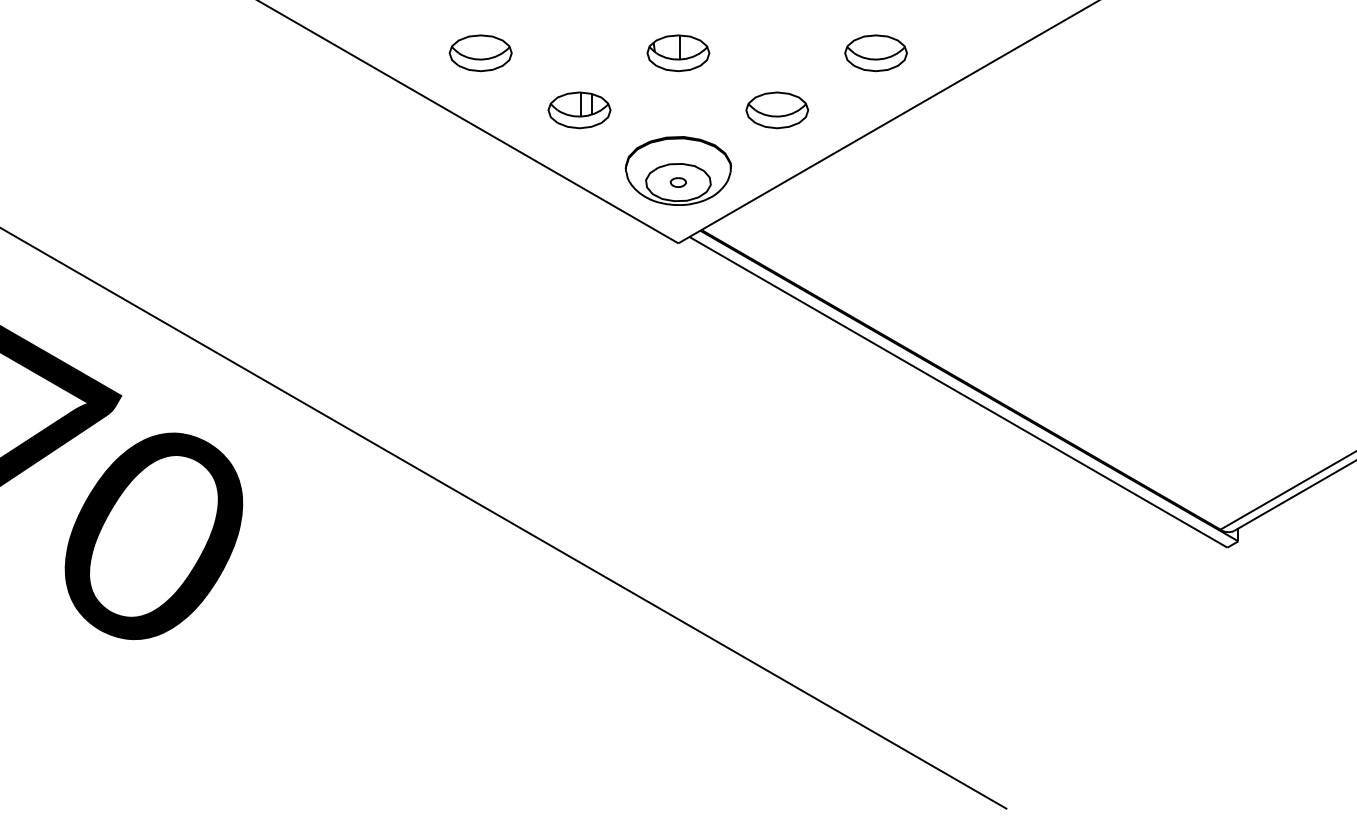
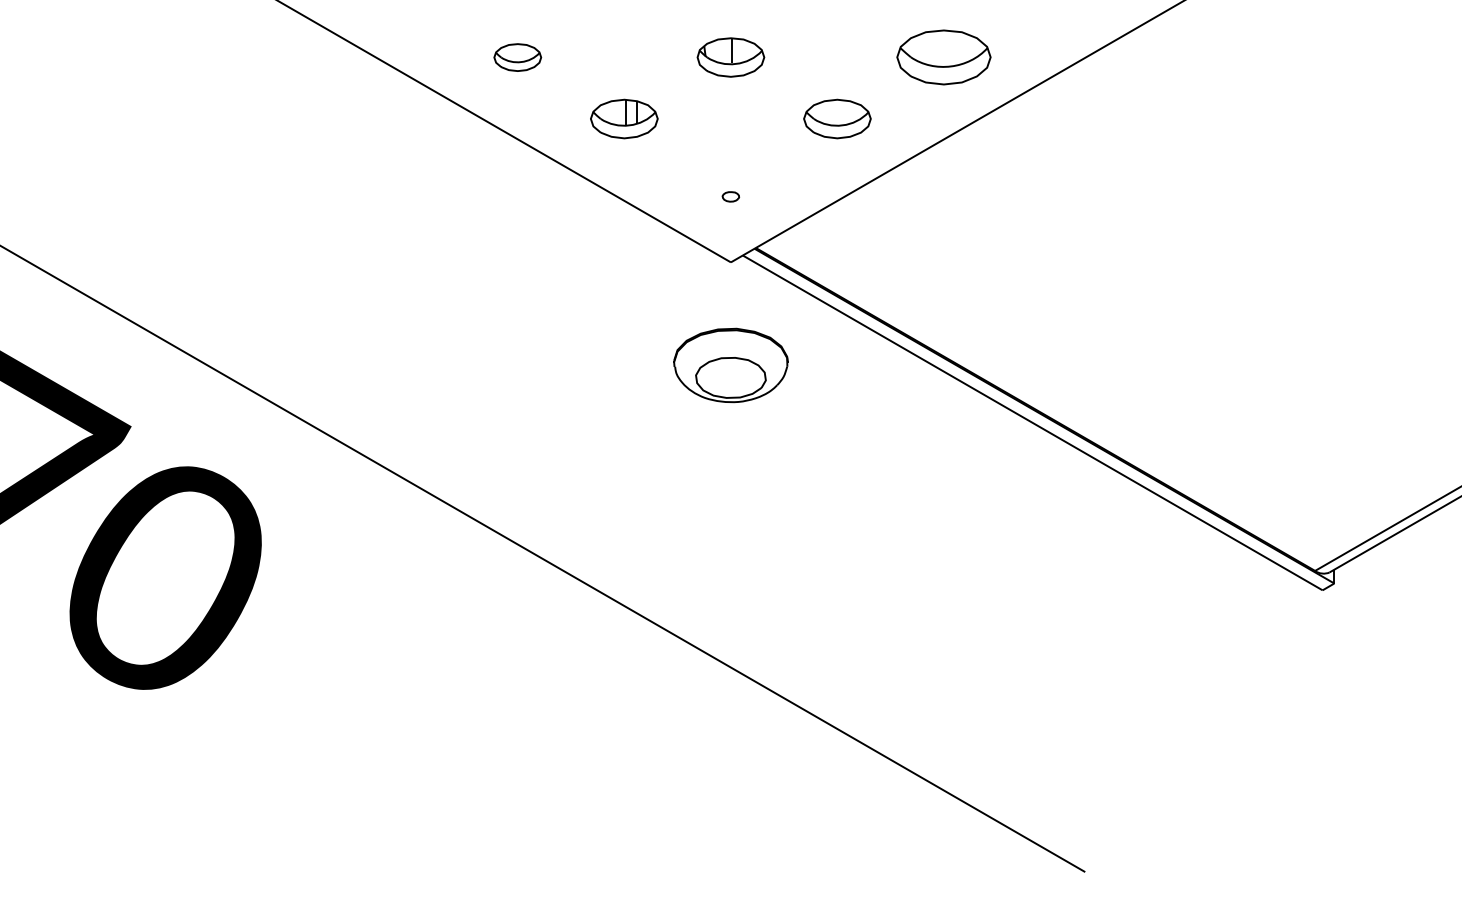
part: (480, 53) -> (517, 57), size x0.7
part: (875, 53) -> (943, 57), size x1.4
part: (678, 170) -> (731, 364), moved

